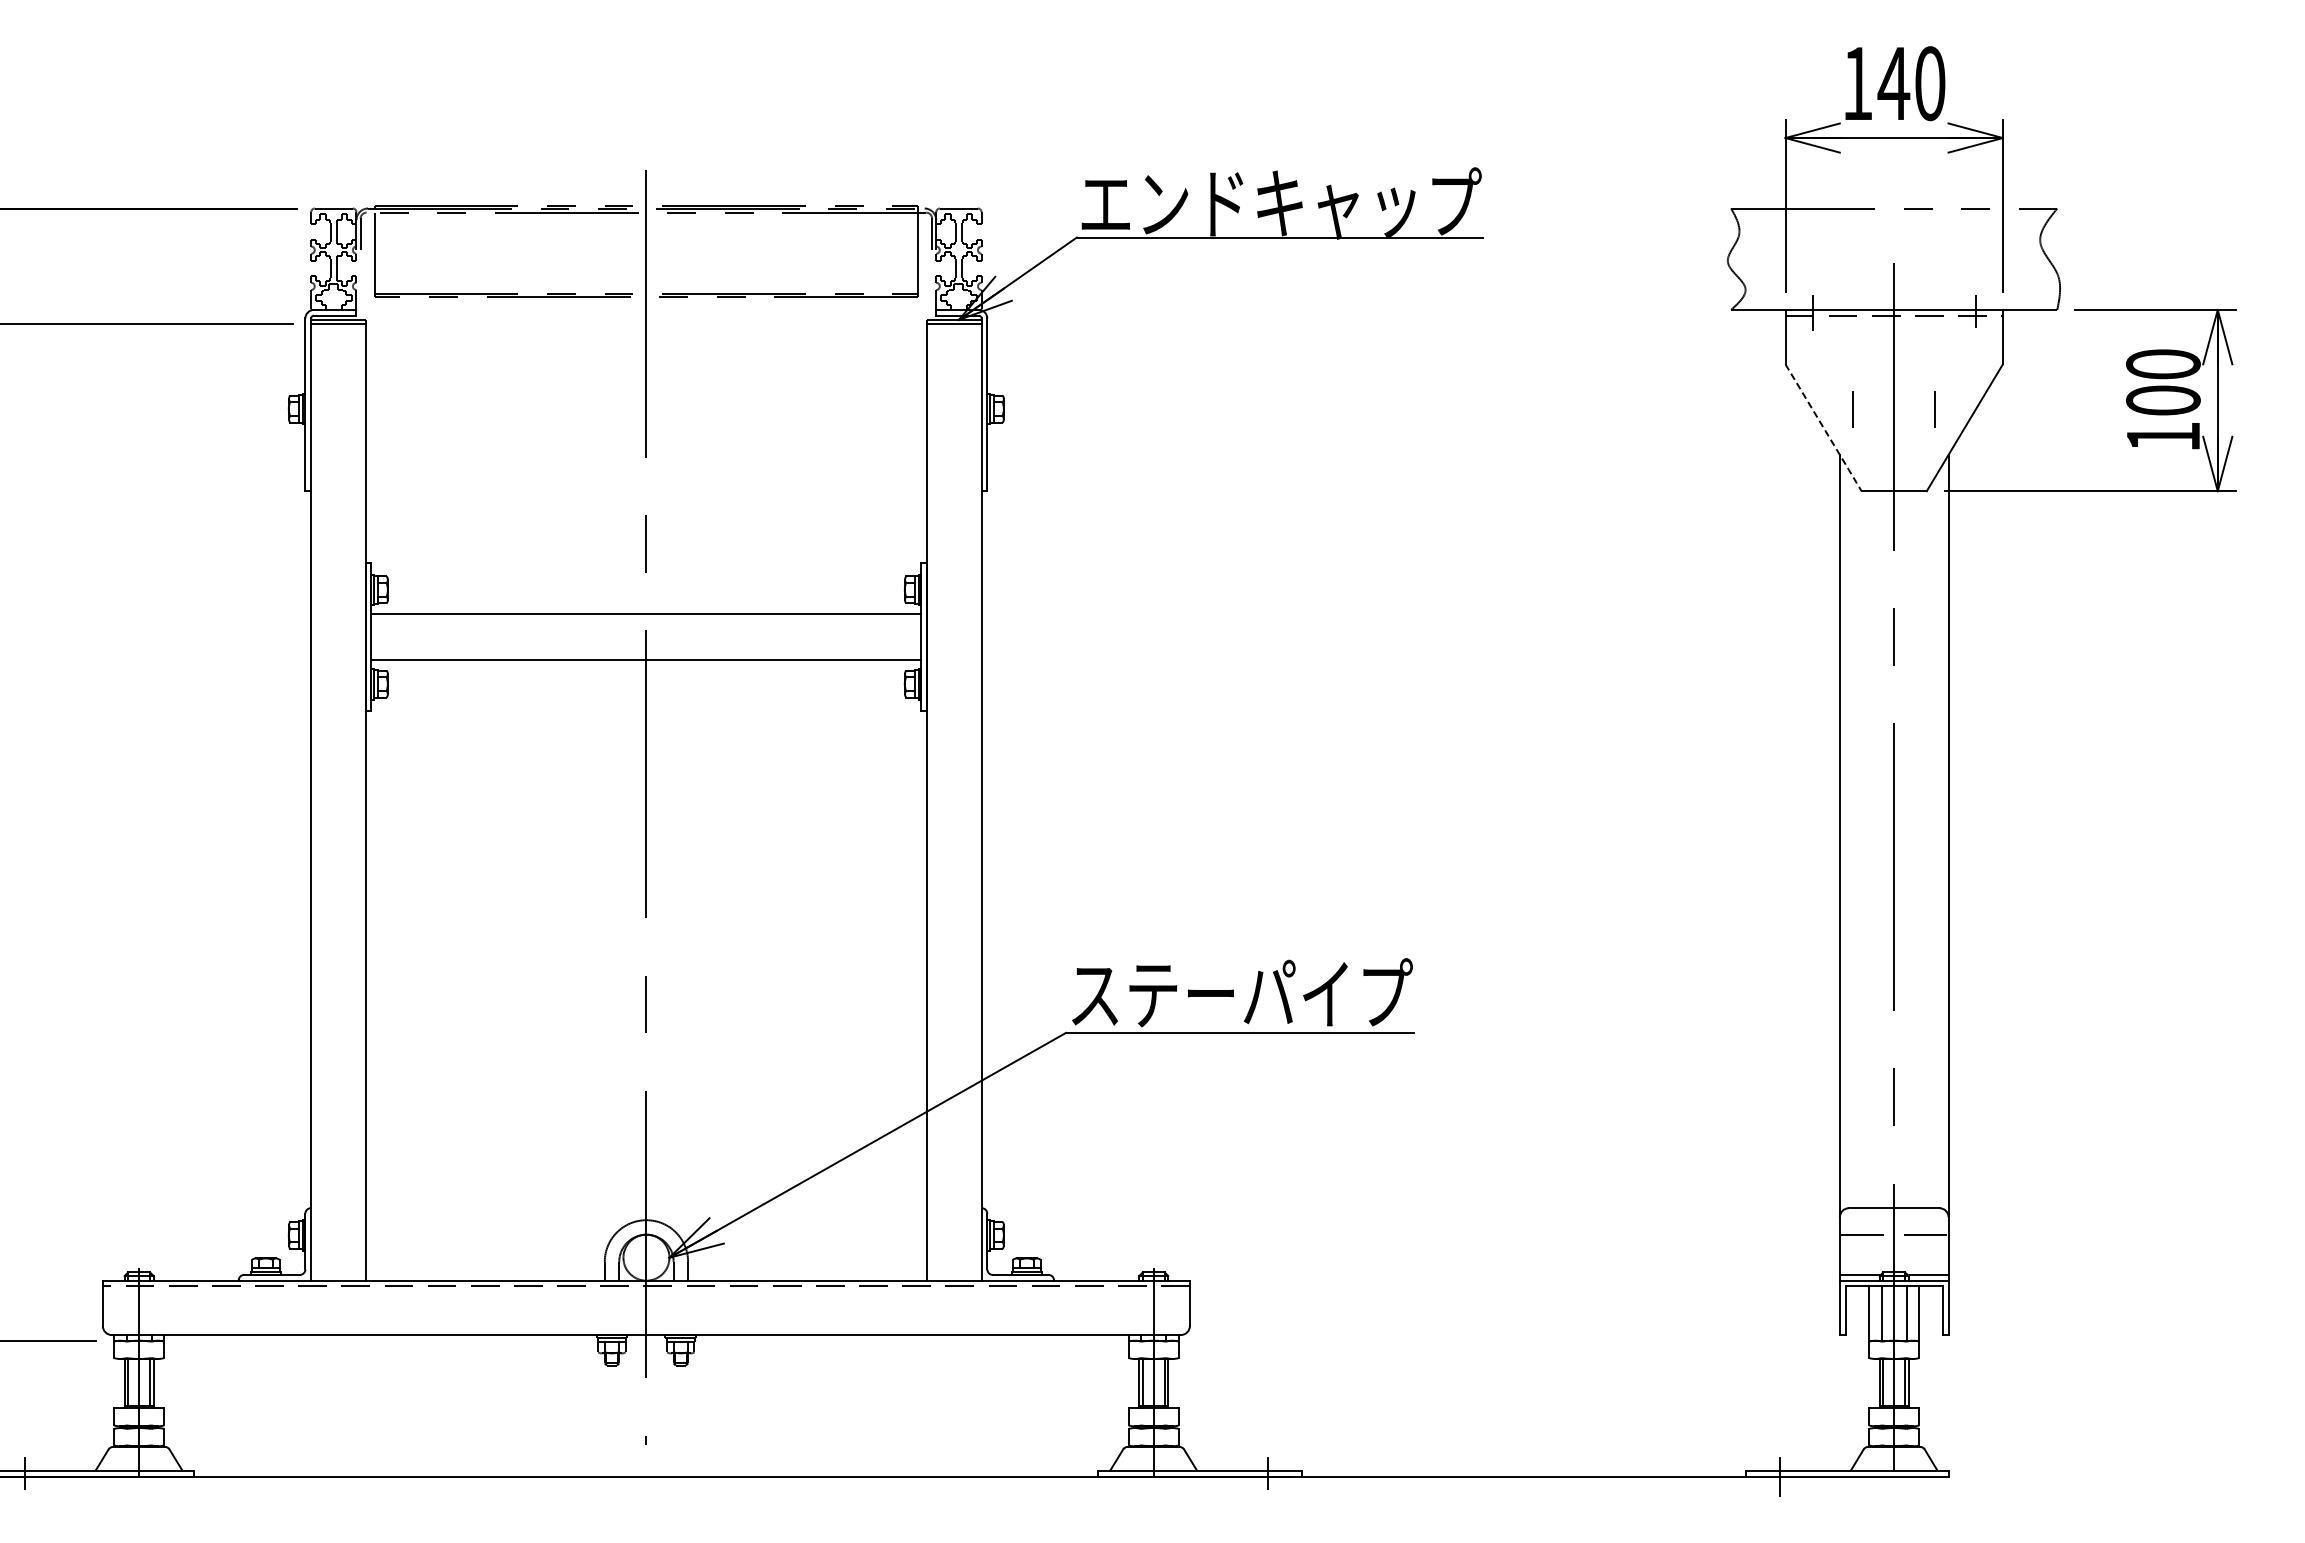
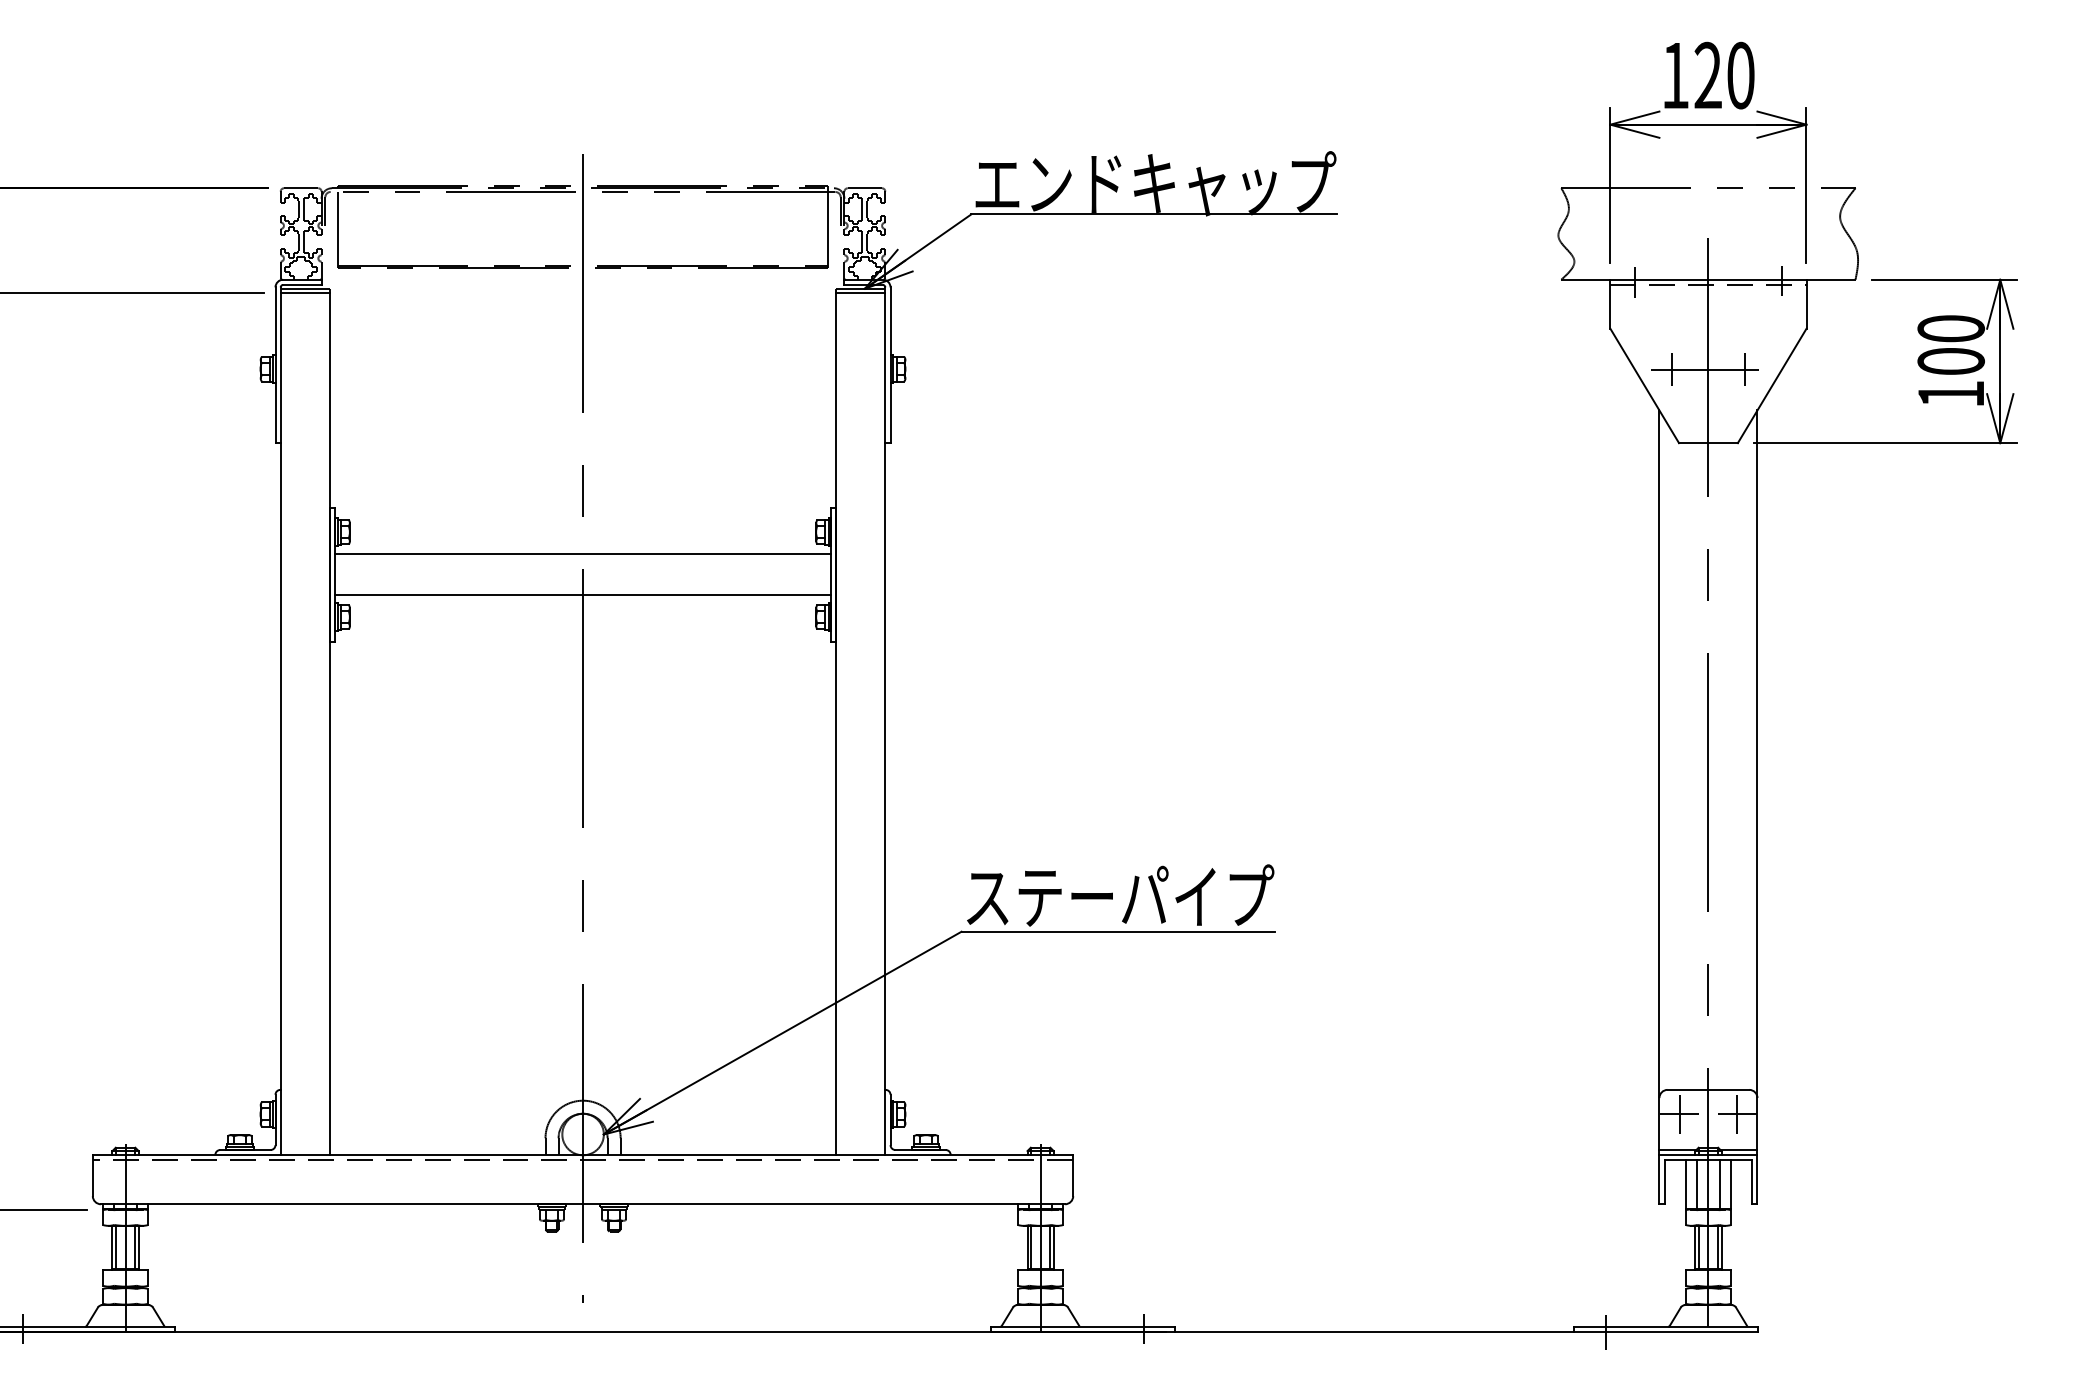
text: (1893, 82) -> (1707, 74), 140 -> 120
line: (1890, 409) -> (1705, 369), added
line: (1823, 427) -> (1644, 385), dashed -> solid
line: (1862, 1234) -> (1679, 1113), added
line: (1925, 1234) -> (1736, 1113), added

